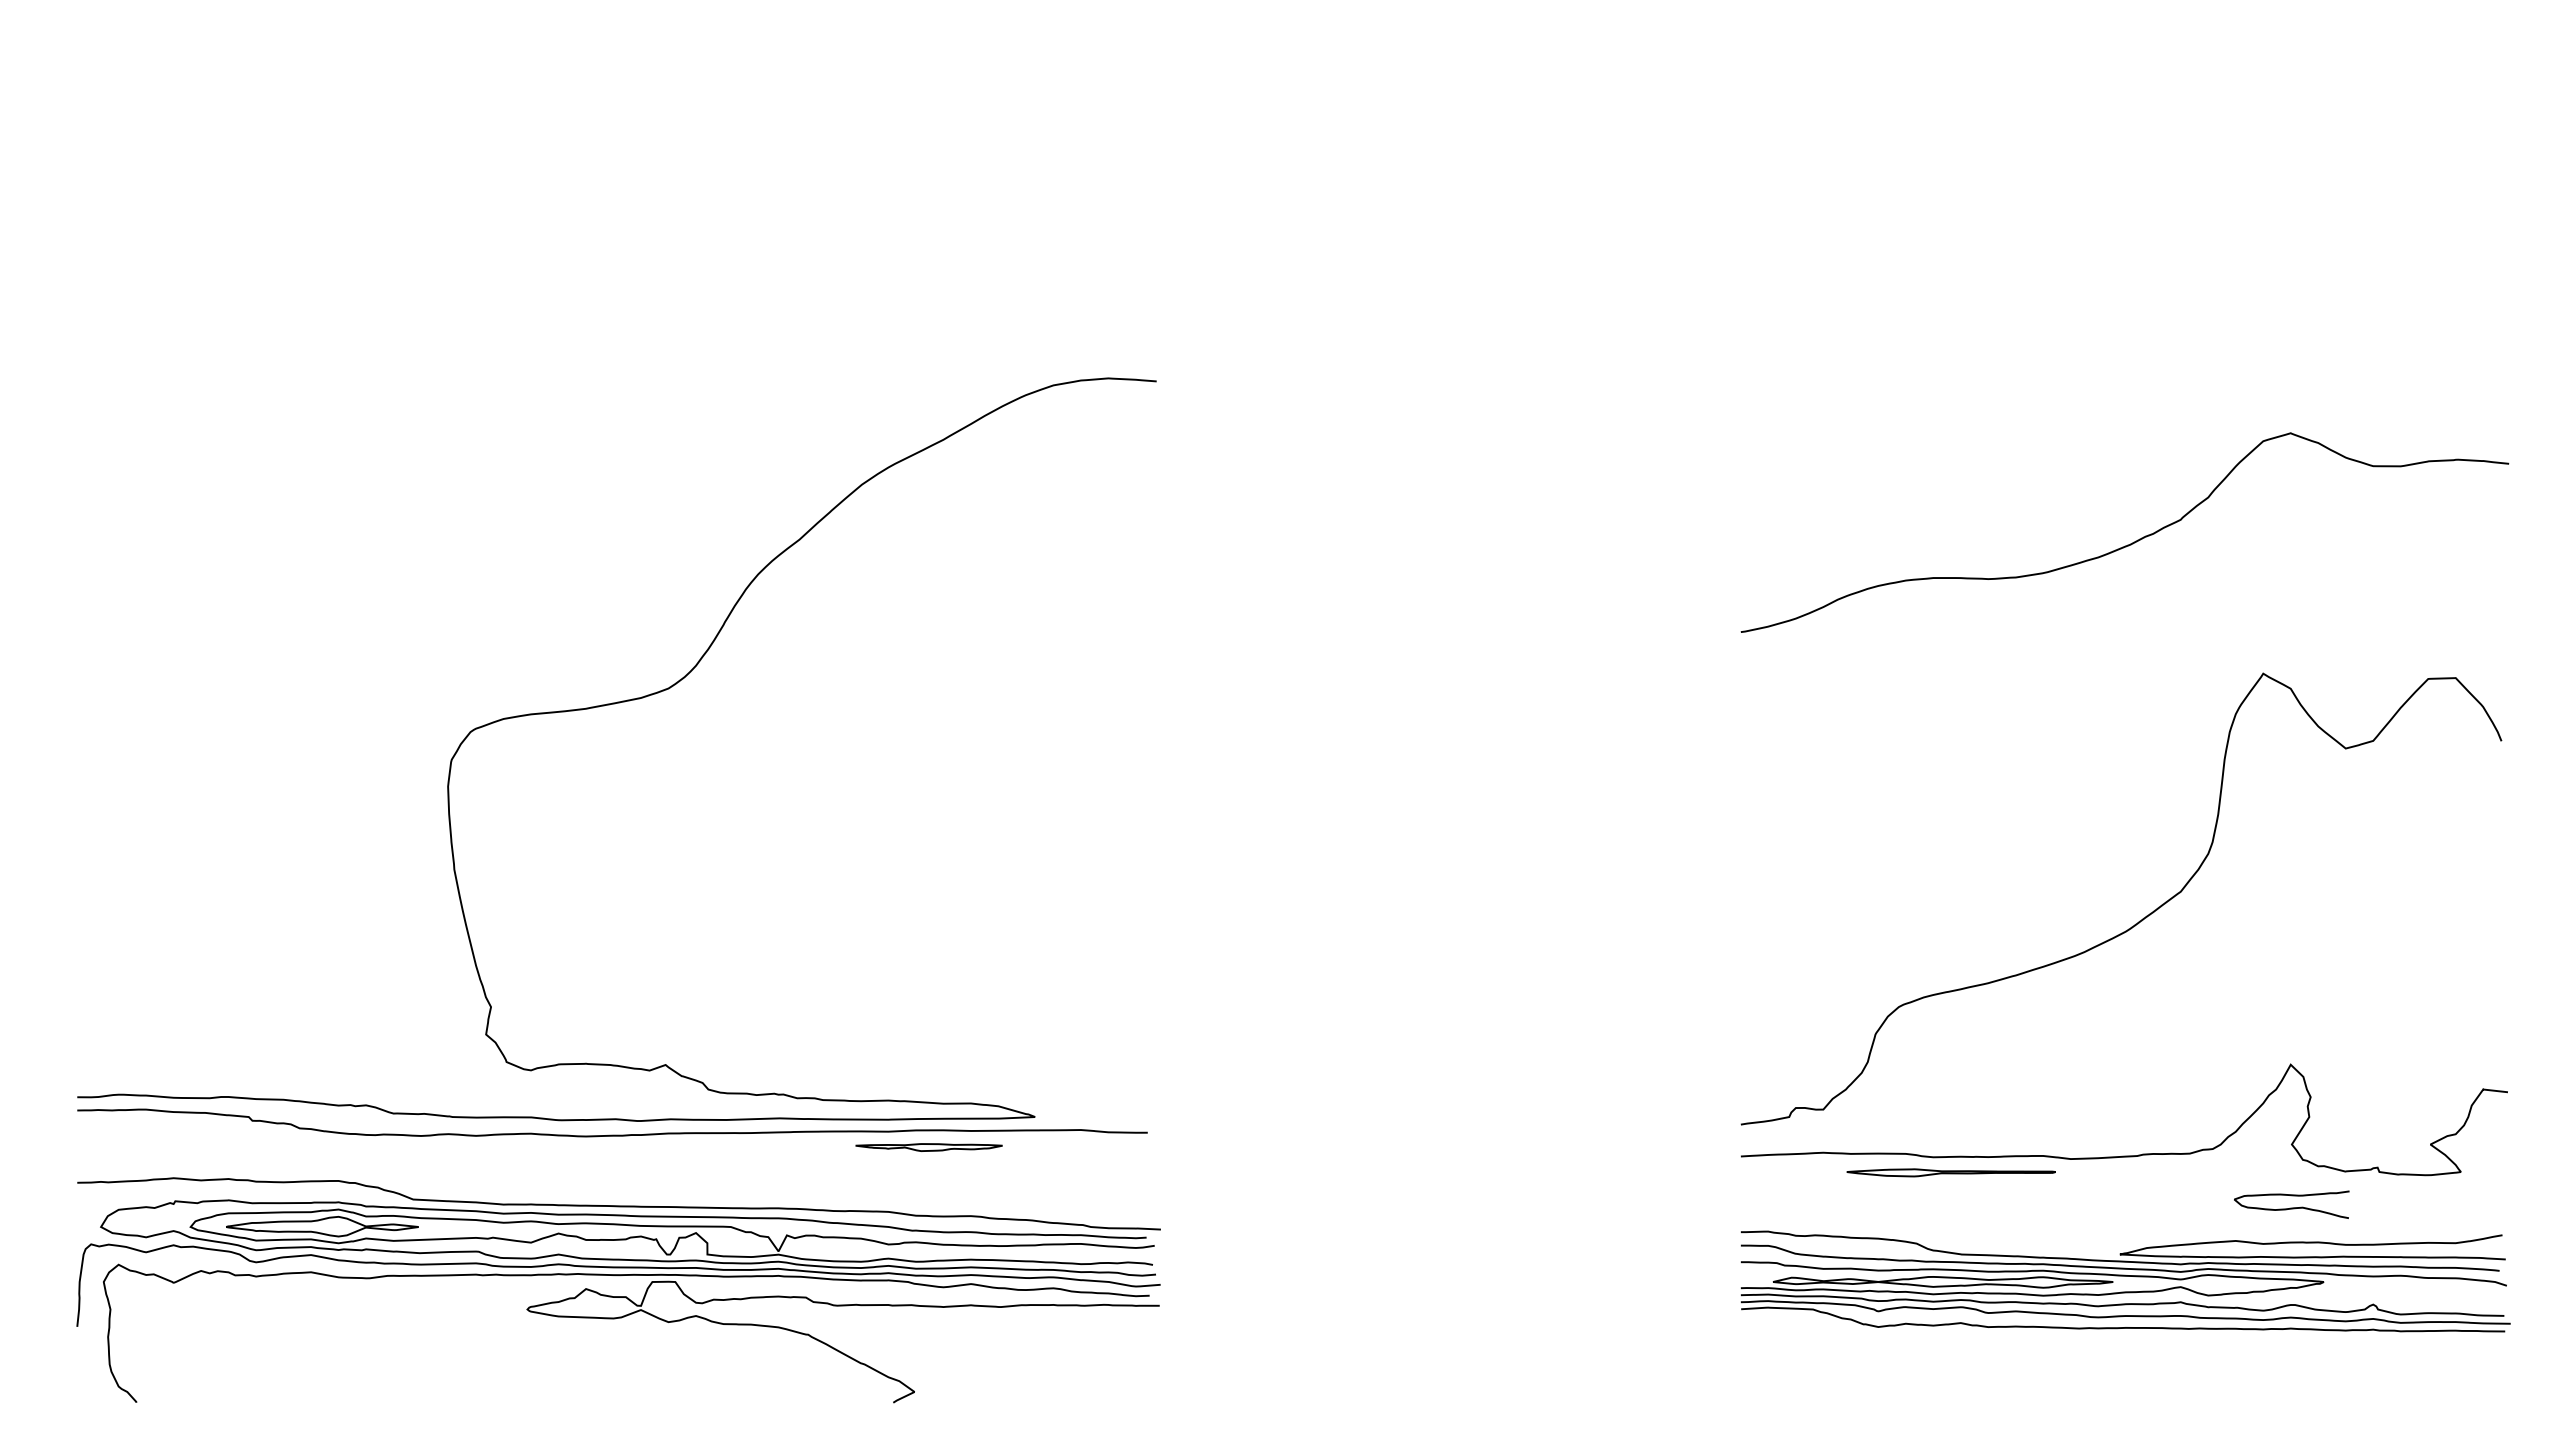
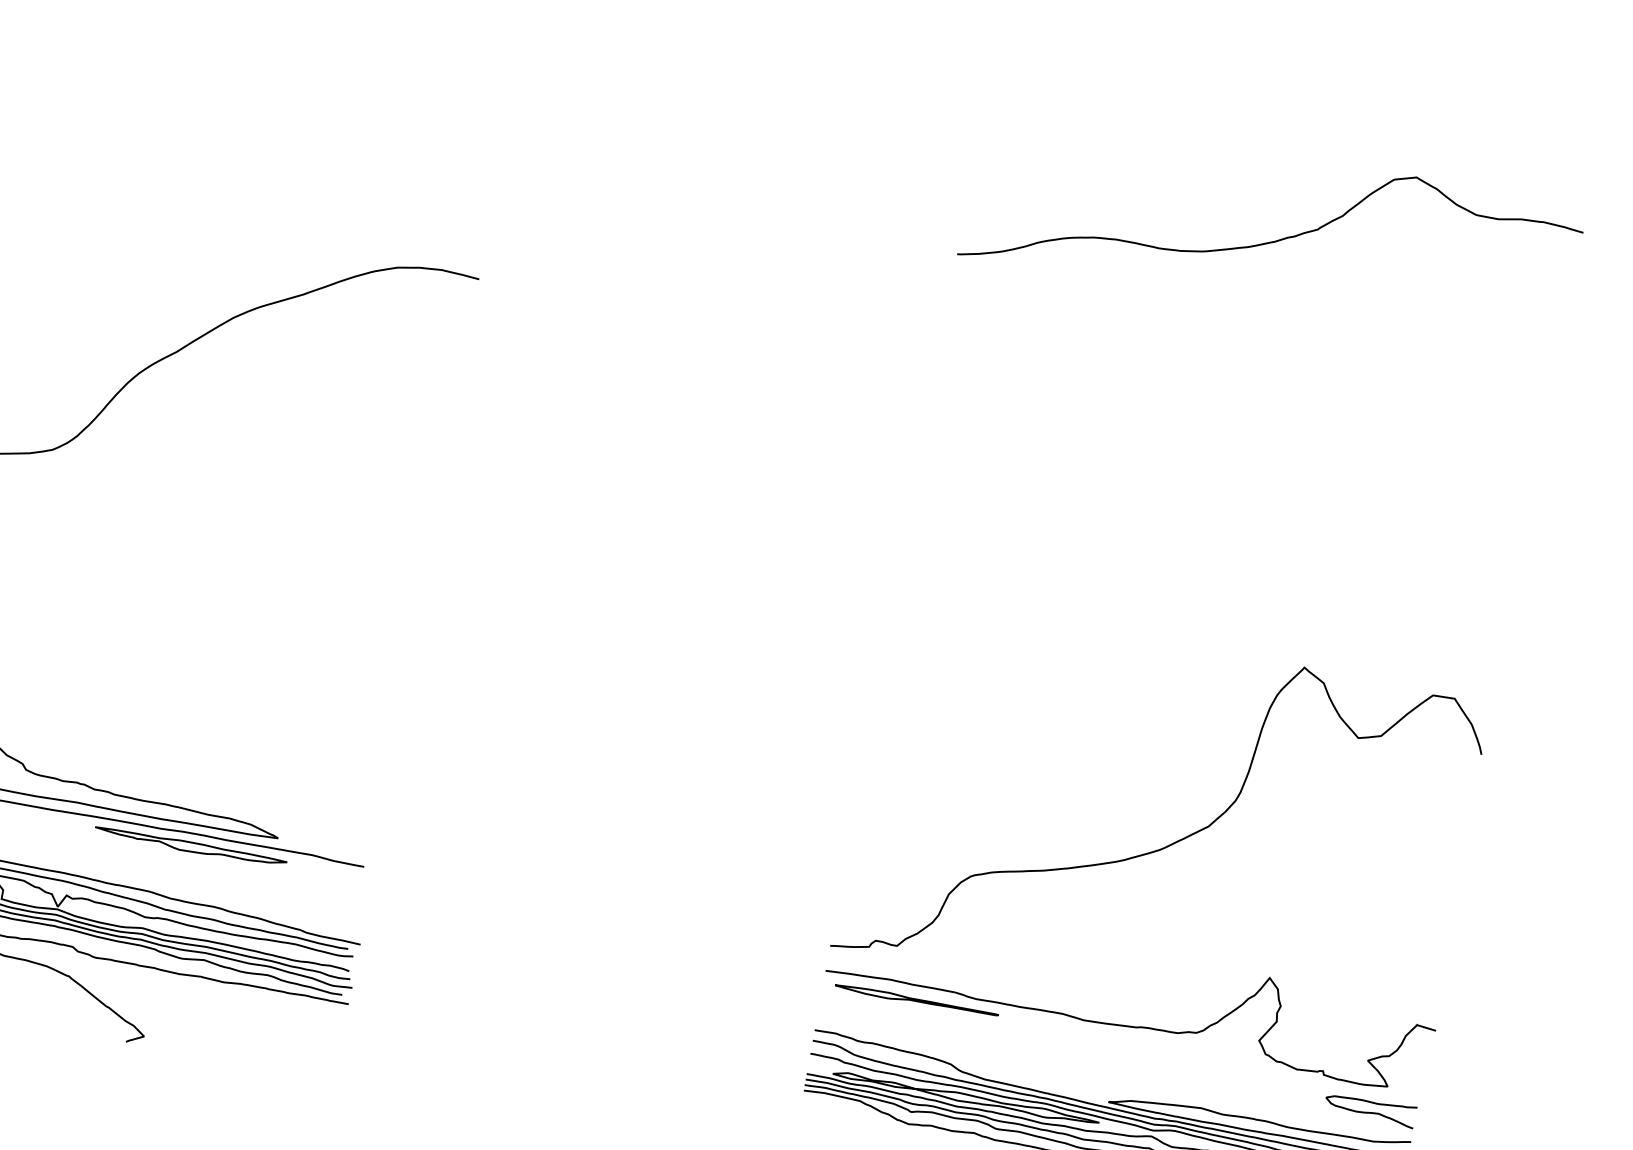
curve: (2127, 544) -> (1272, 241), moved
part: (928, 1147) -> (190, 846), size x1.67
part: (1950, 1172) -> (916, 1000), moved
curve: (2291, 1207) -> (1369, 1112), moved

